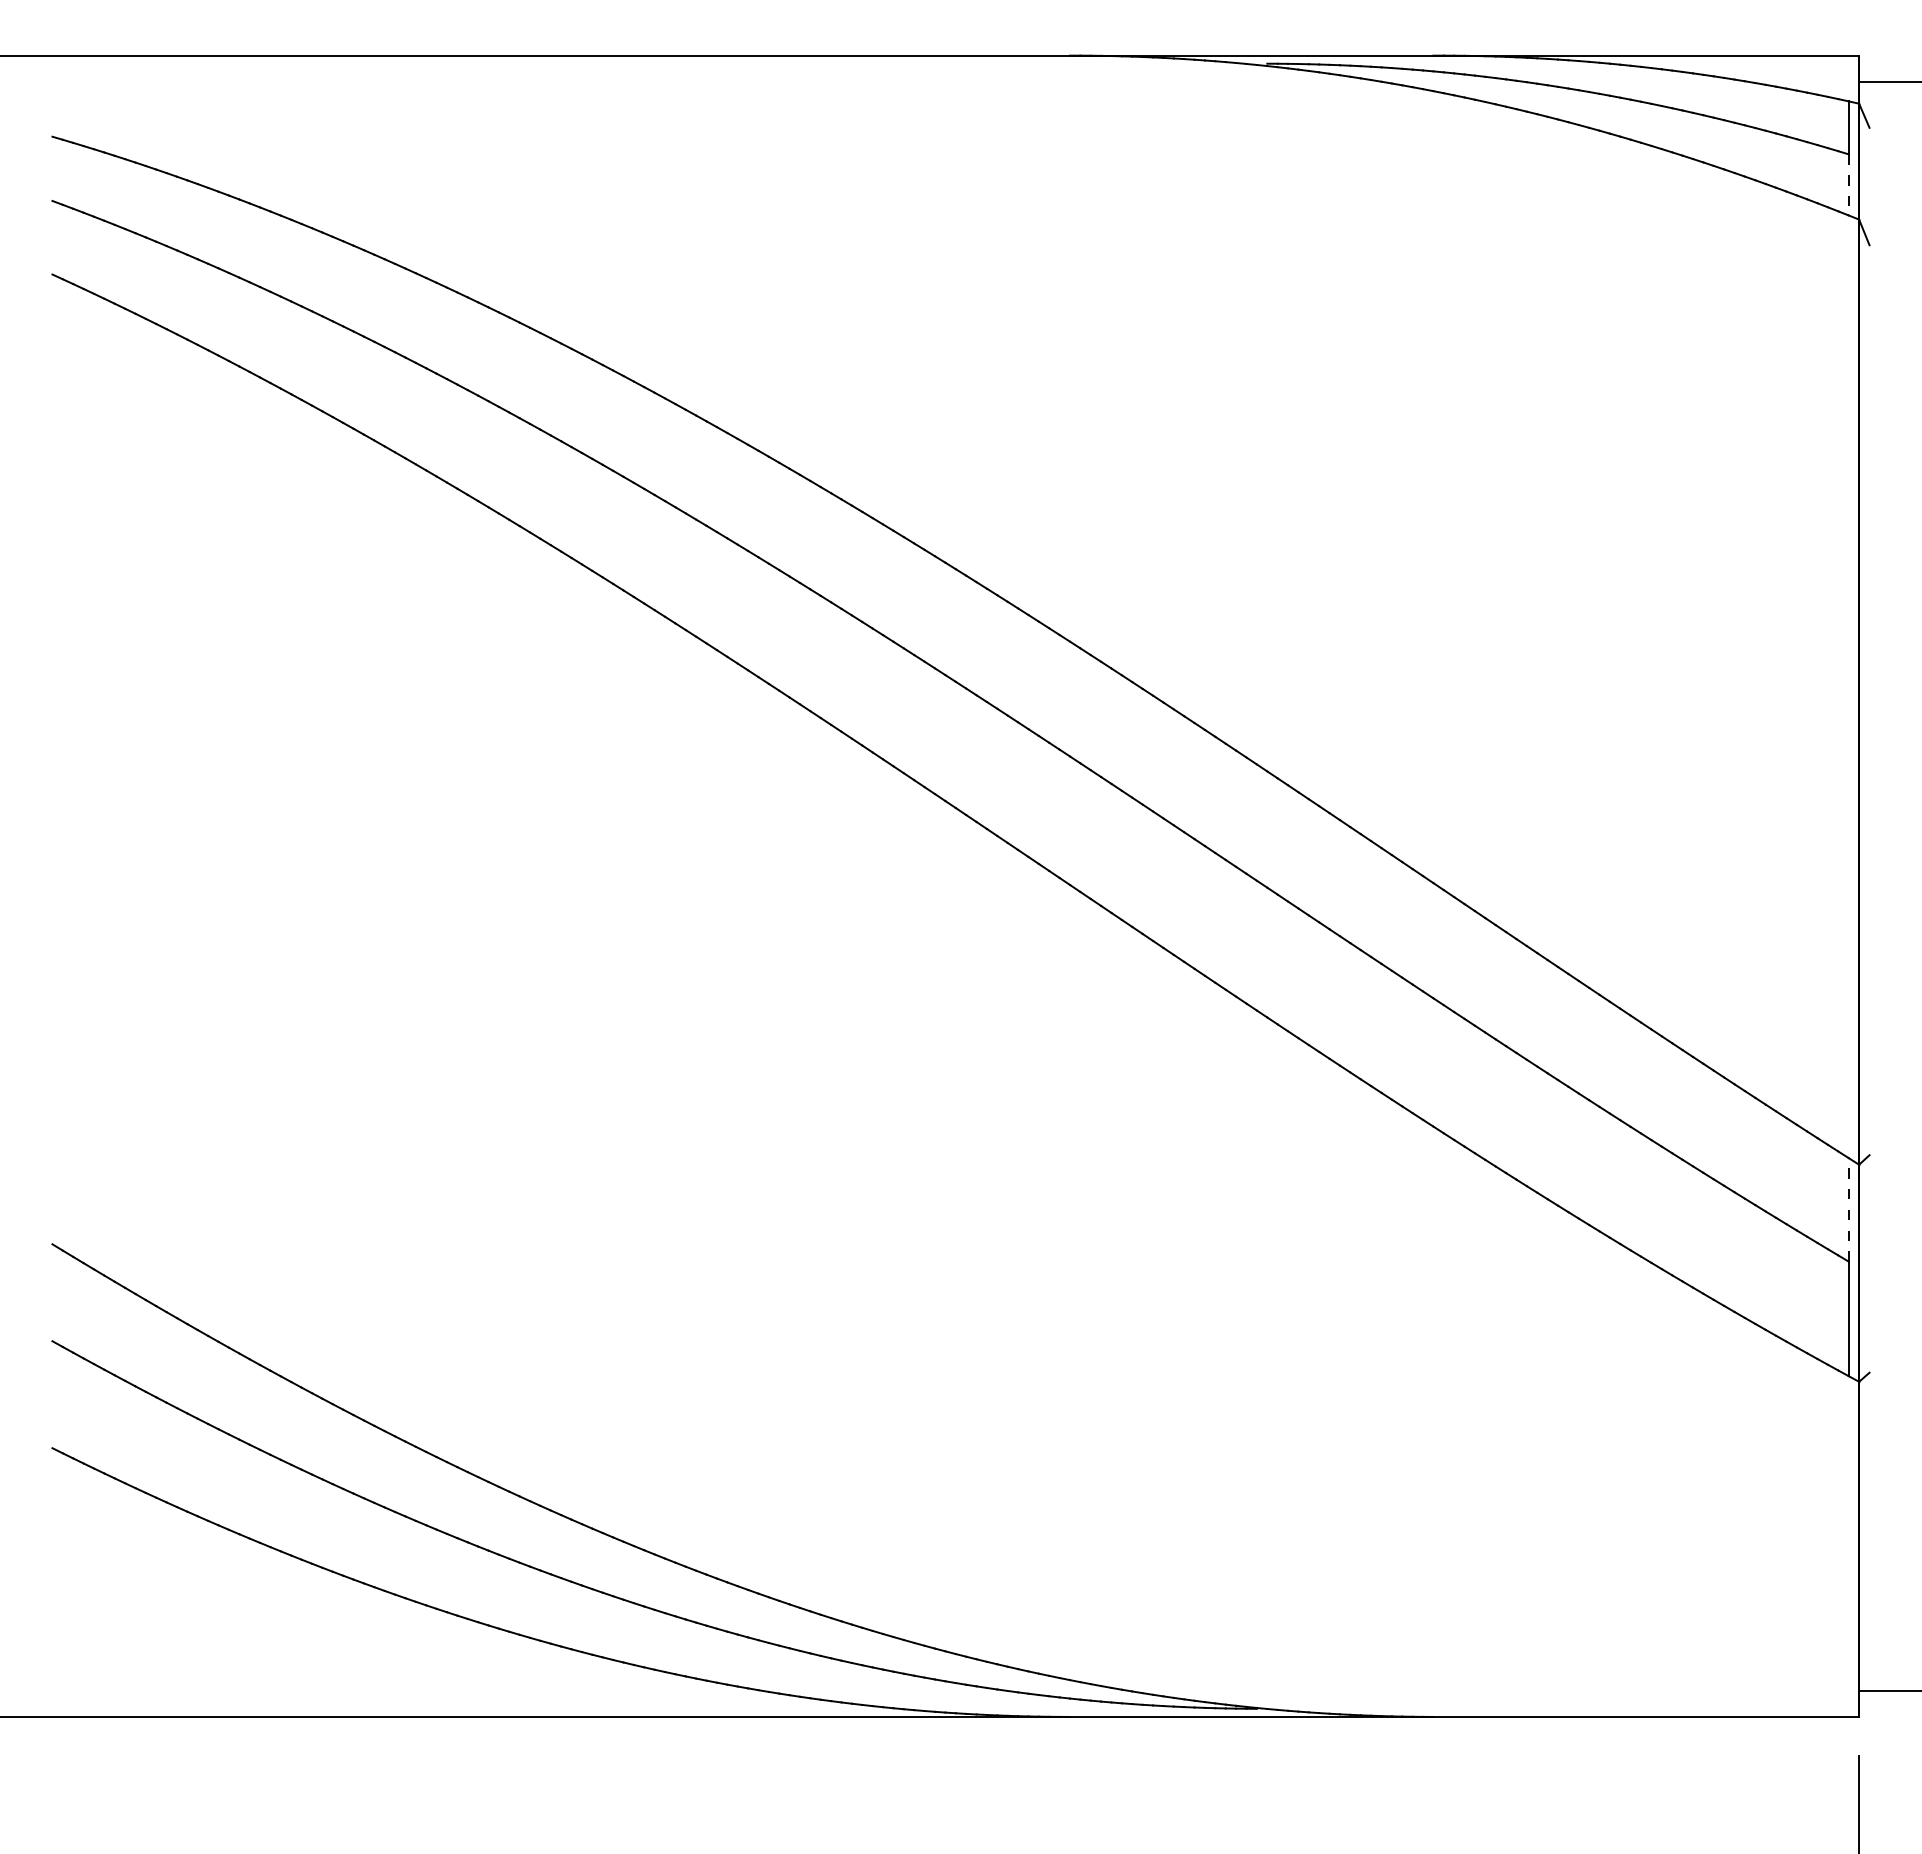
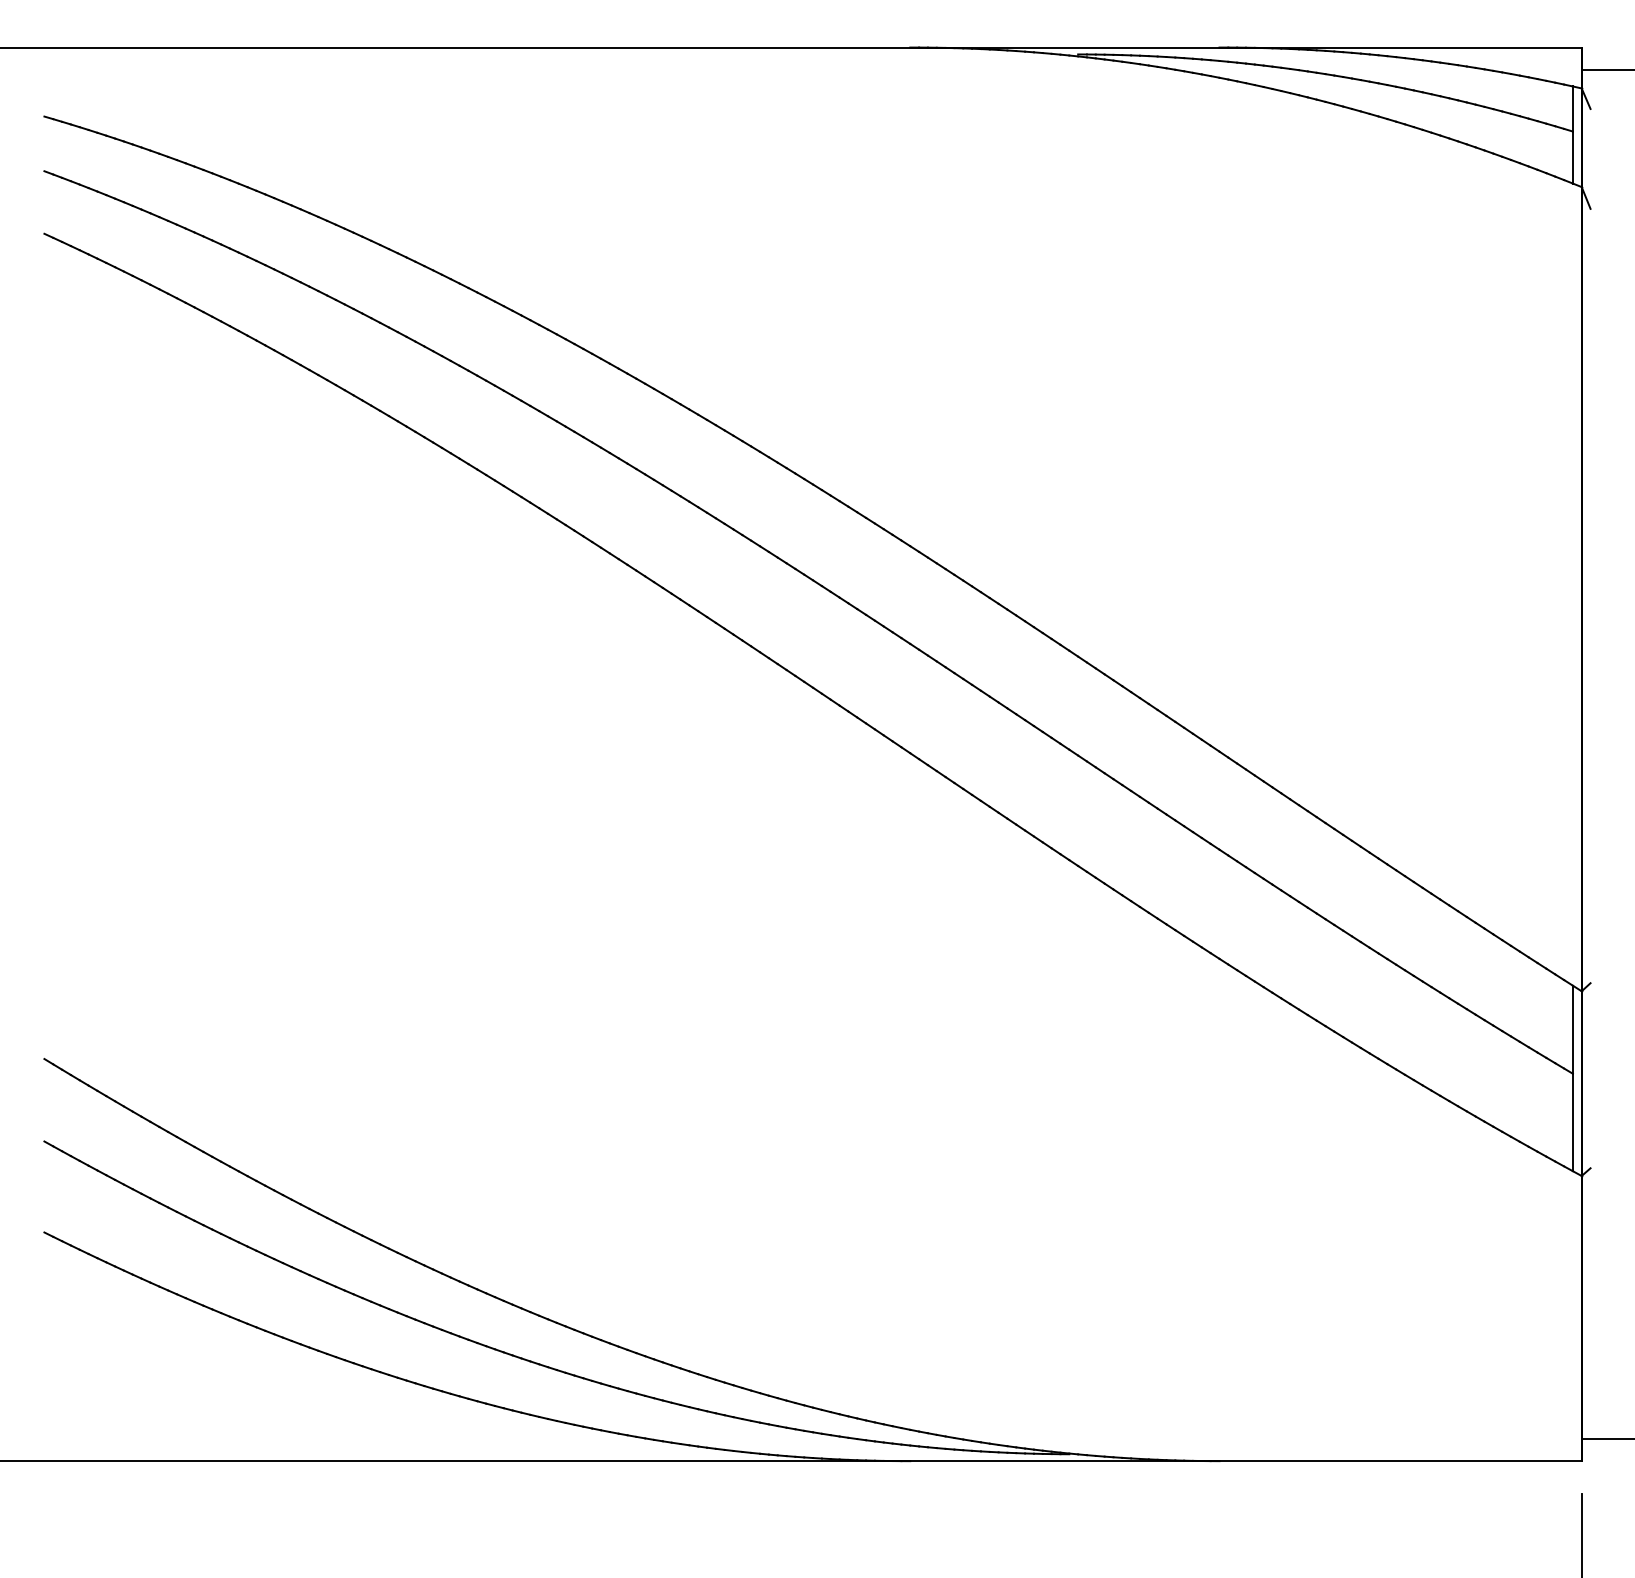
line: (1848, 184) -> (1572, 157), dashed -> solid
line: (1848, 1209) -> (1572, 1029), dashed -> solid

